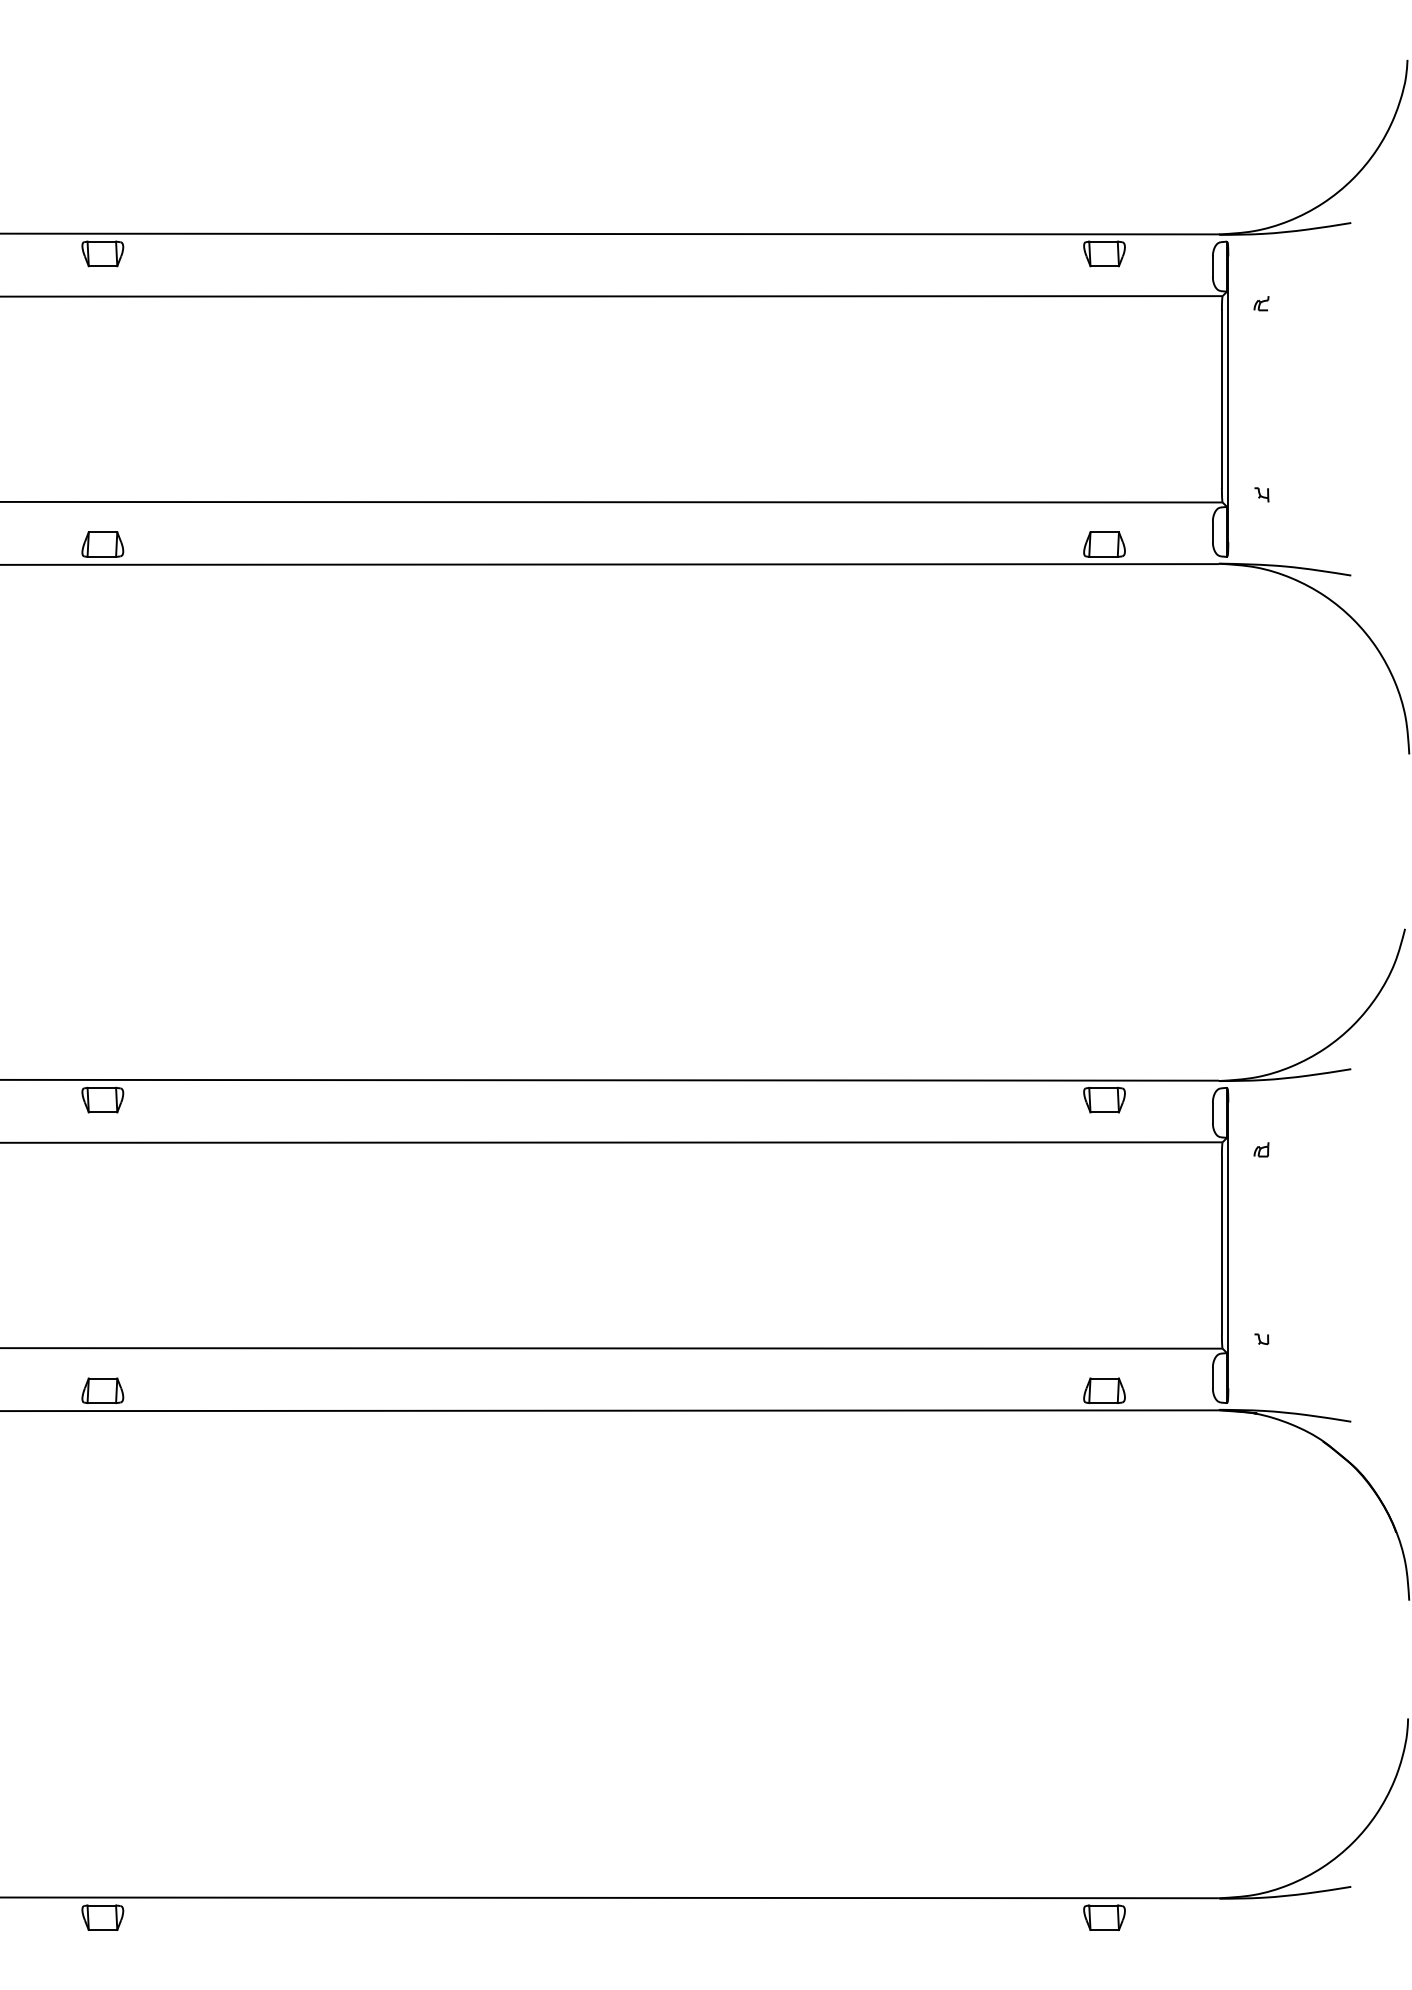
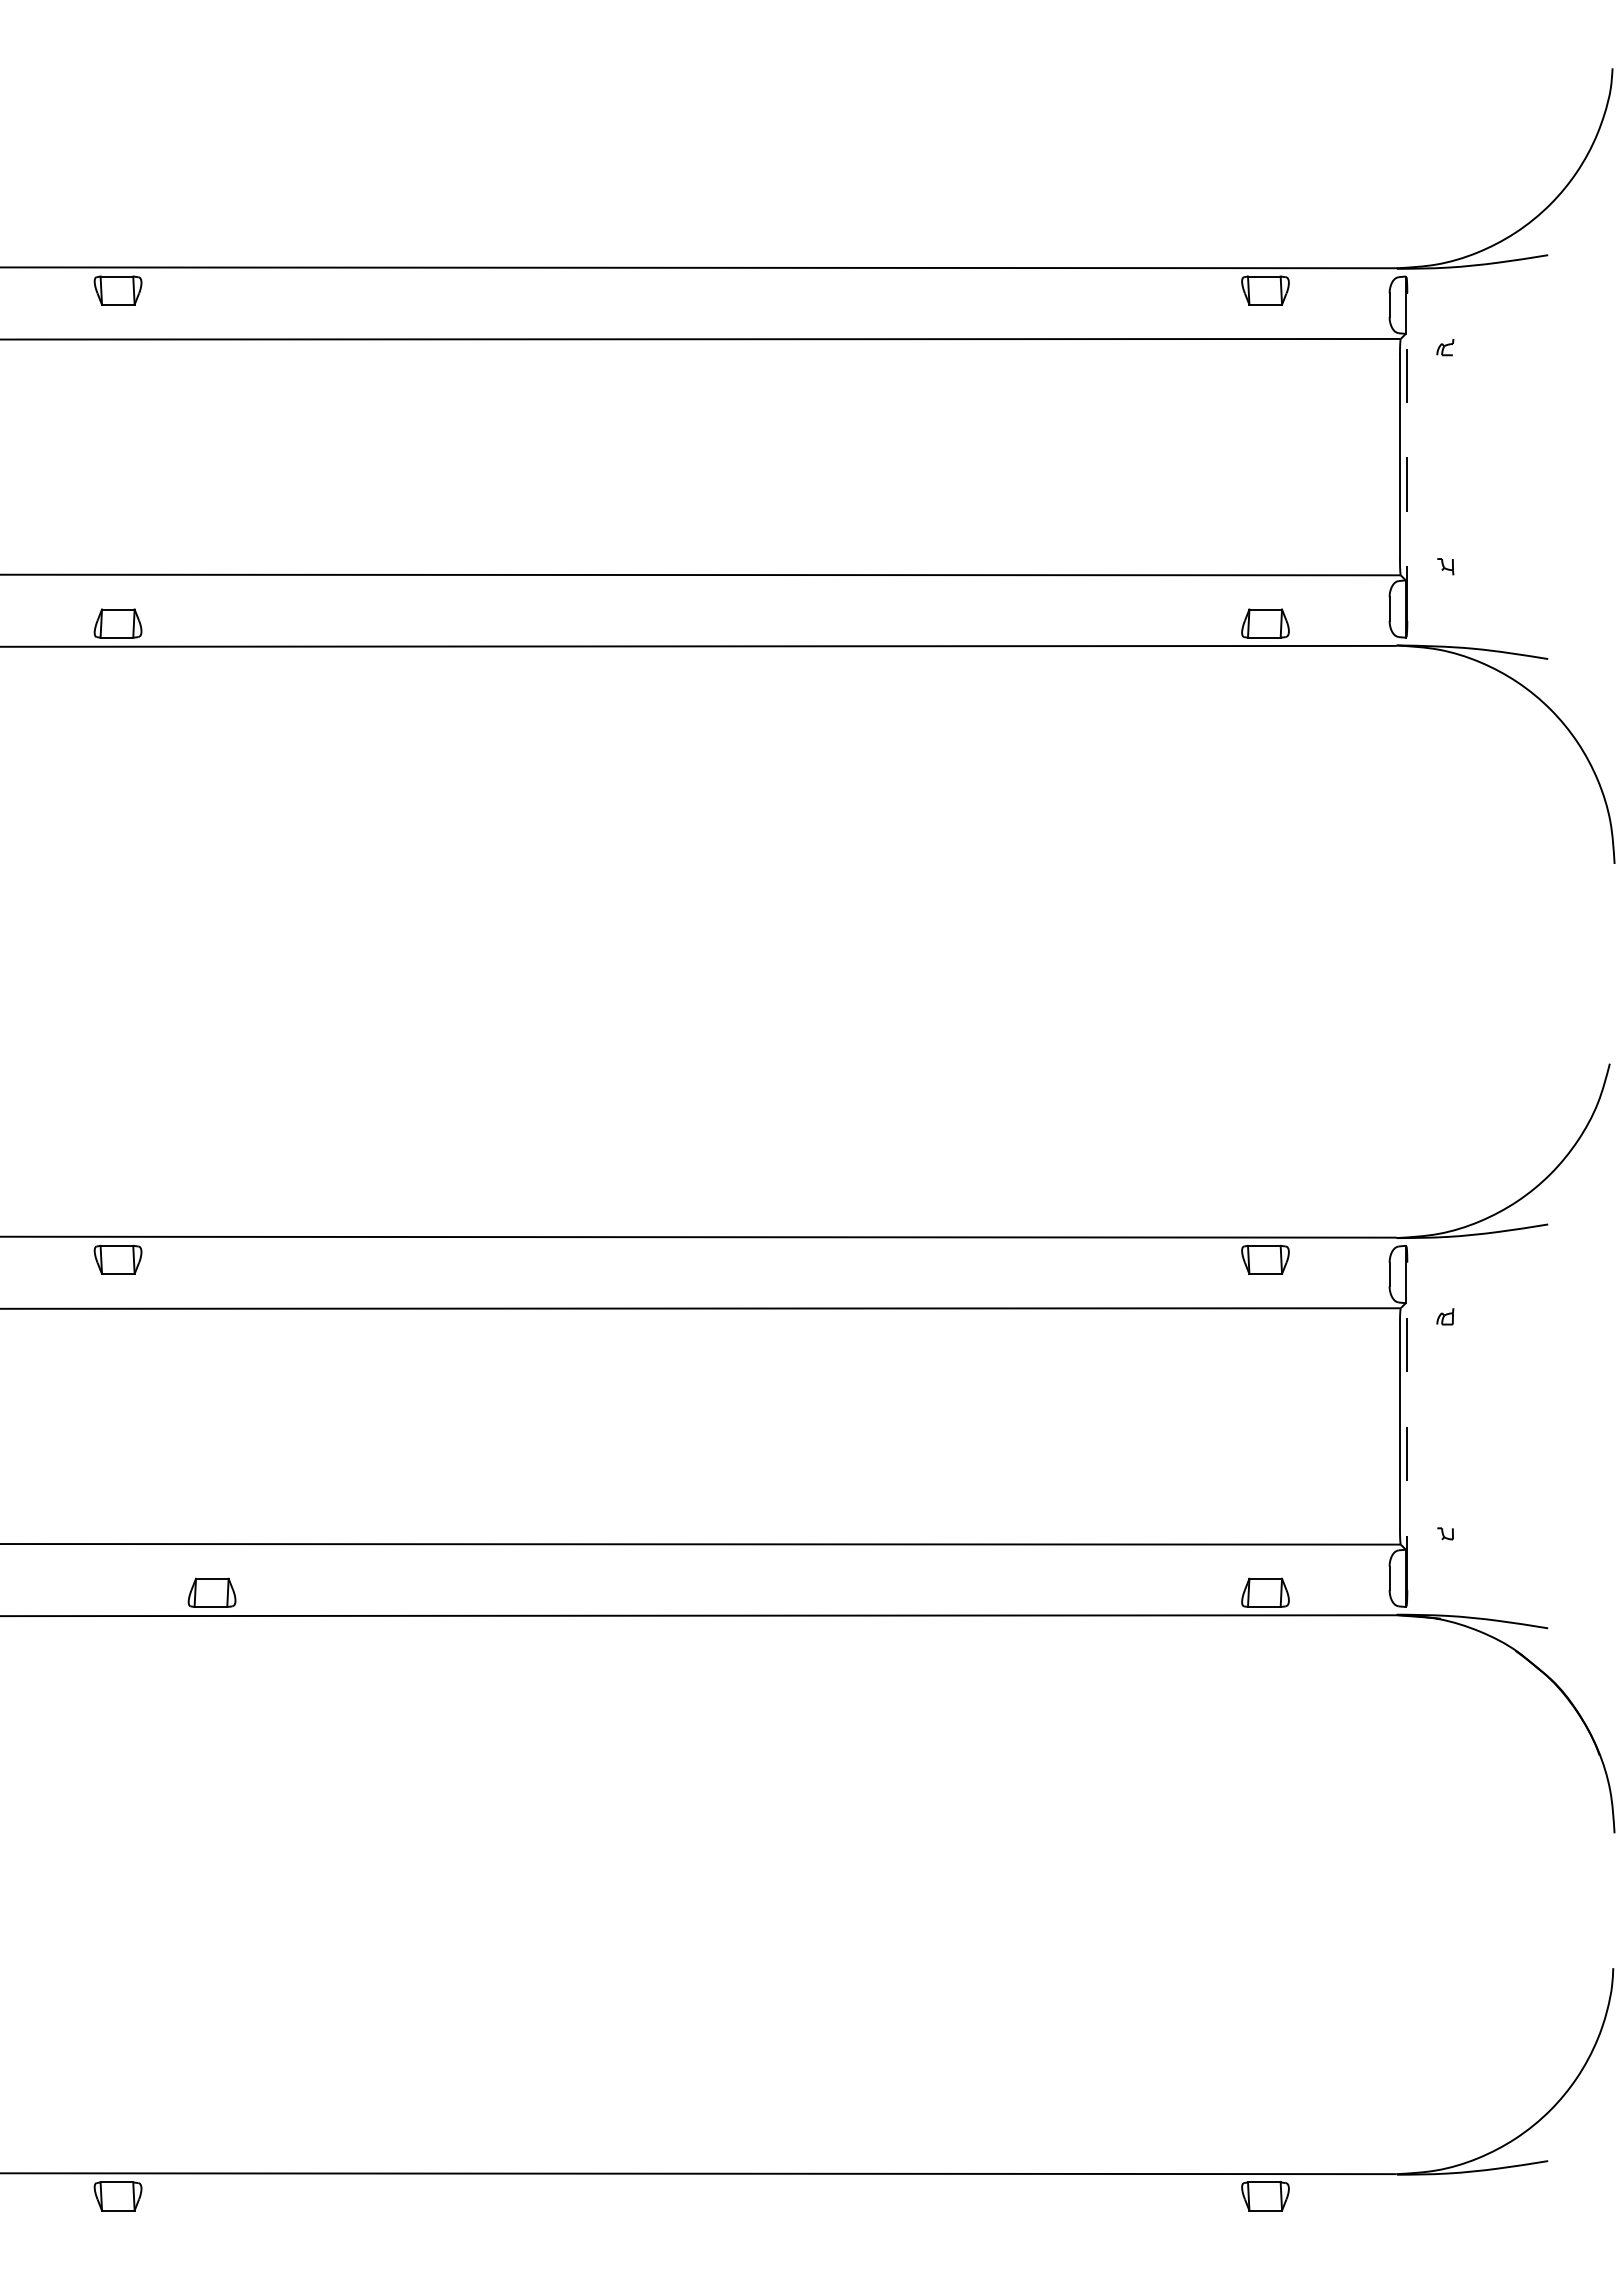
line: (1228, 399) -> (1407, 457), solid -> dashed
line: (1228, 1245) -> (1407, 1426), solid -> dashed
part: (102, 1390) -> (211, 1592), moved

